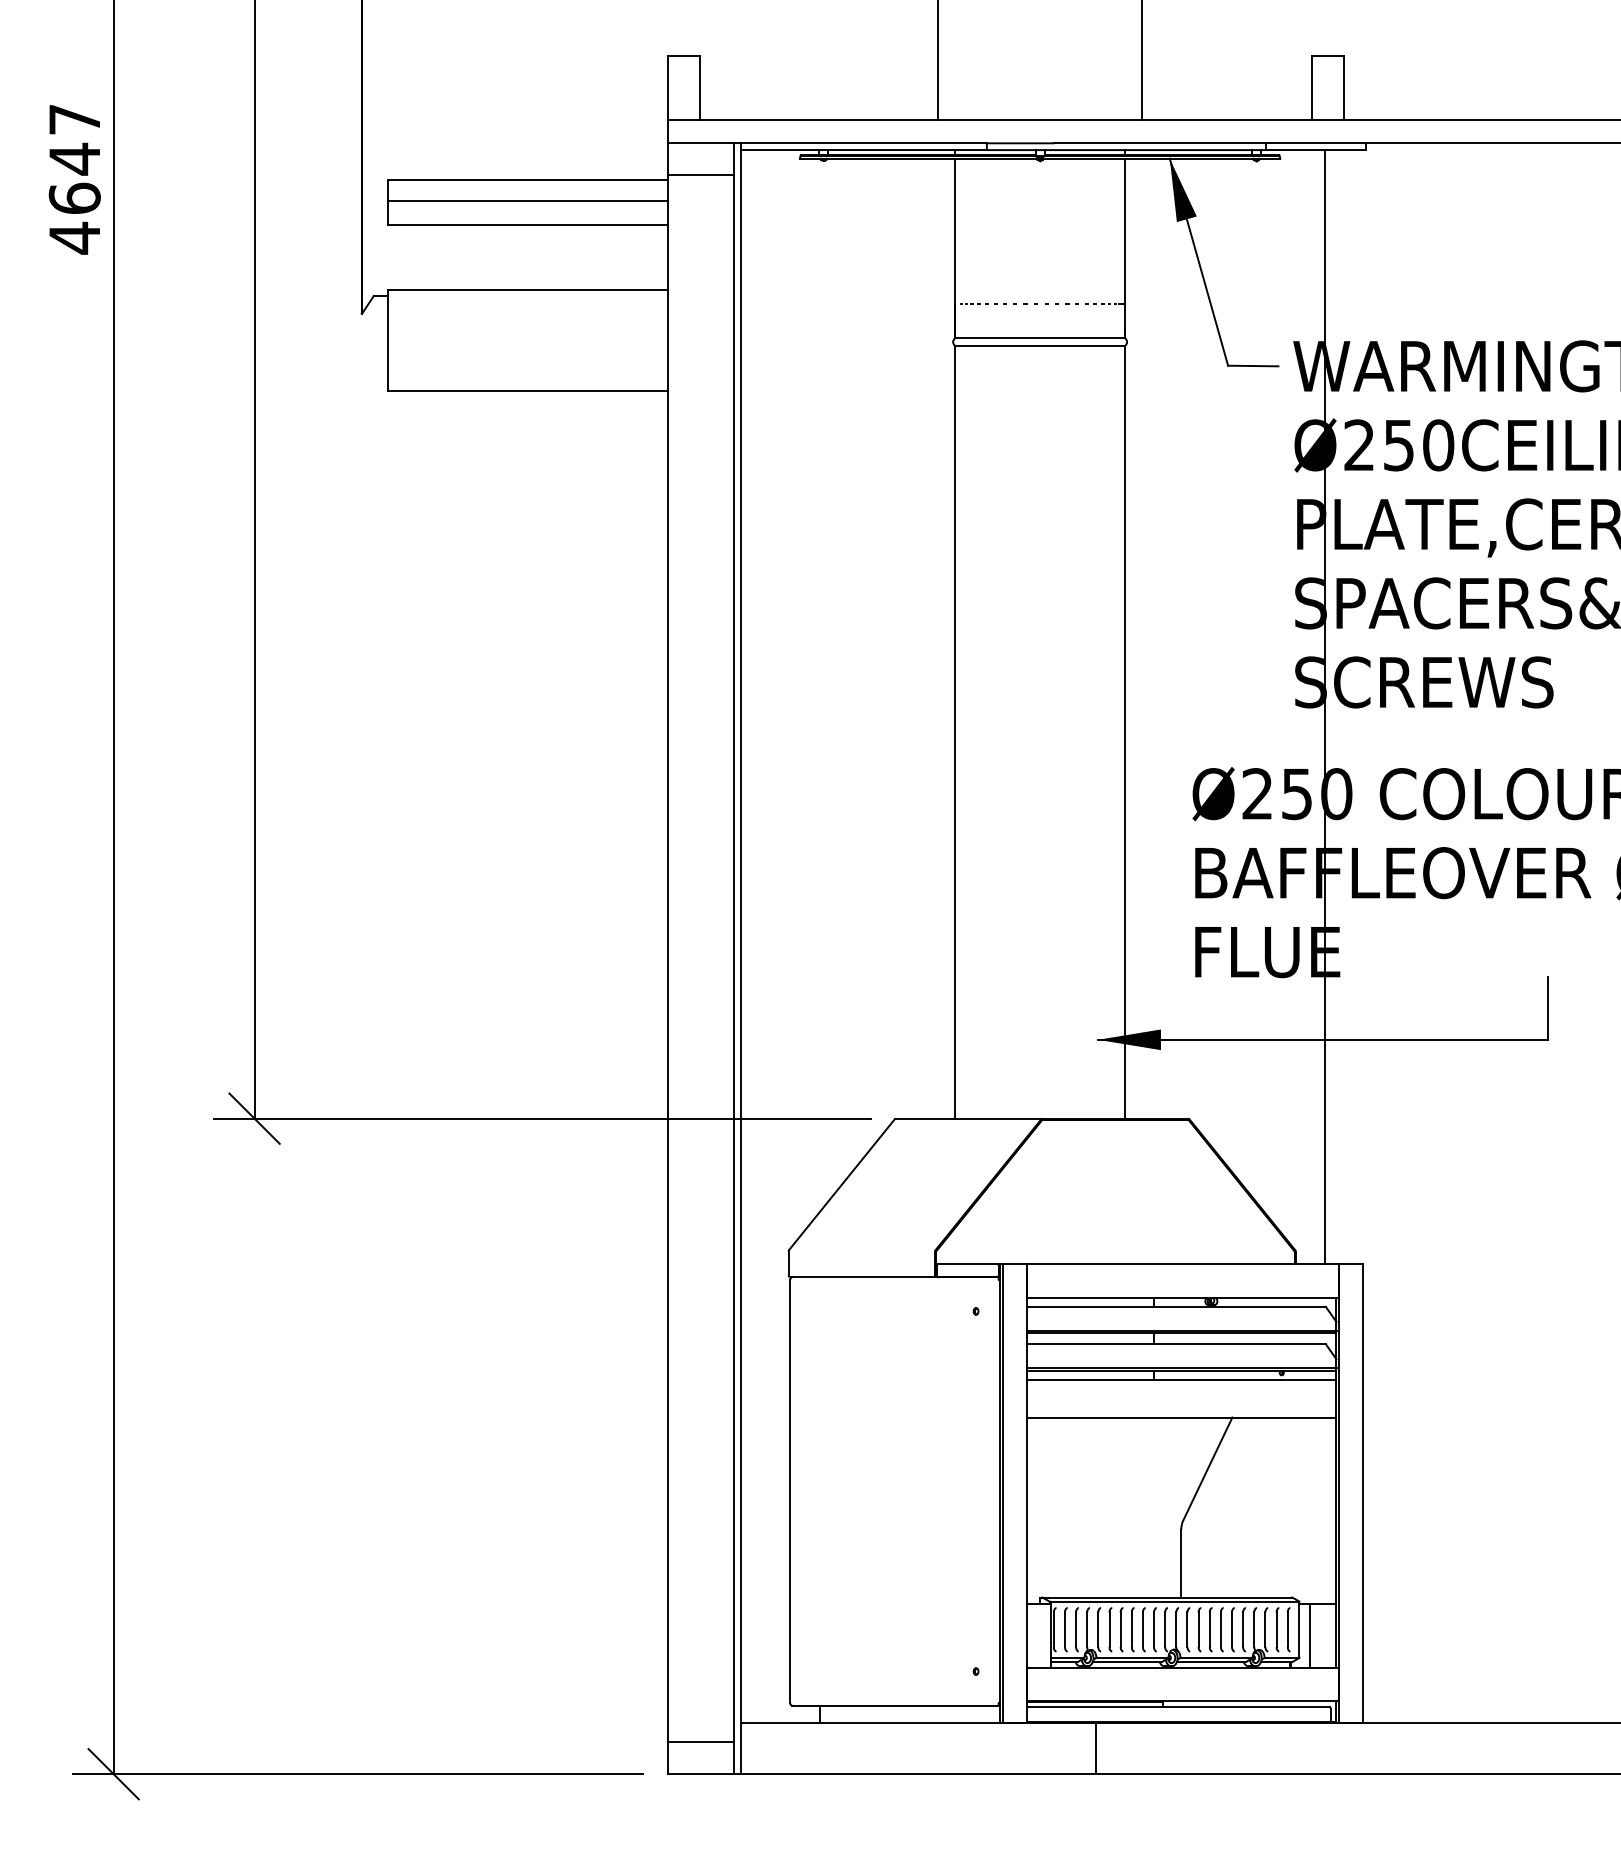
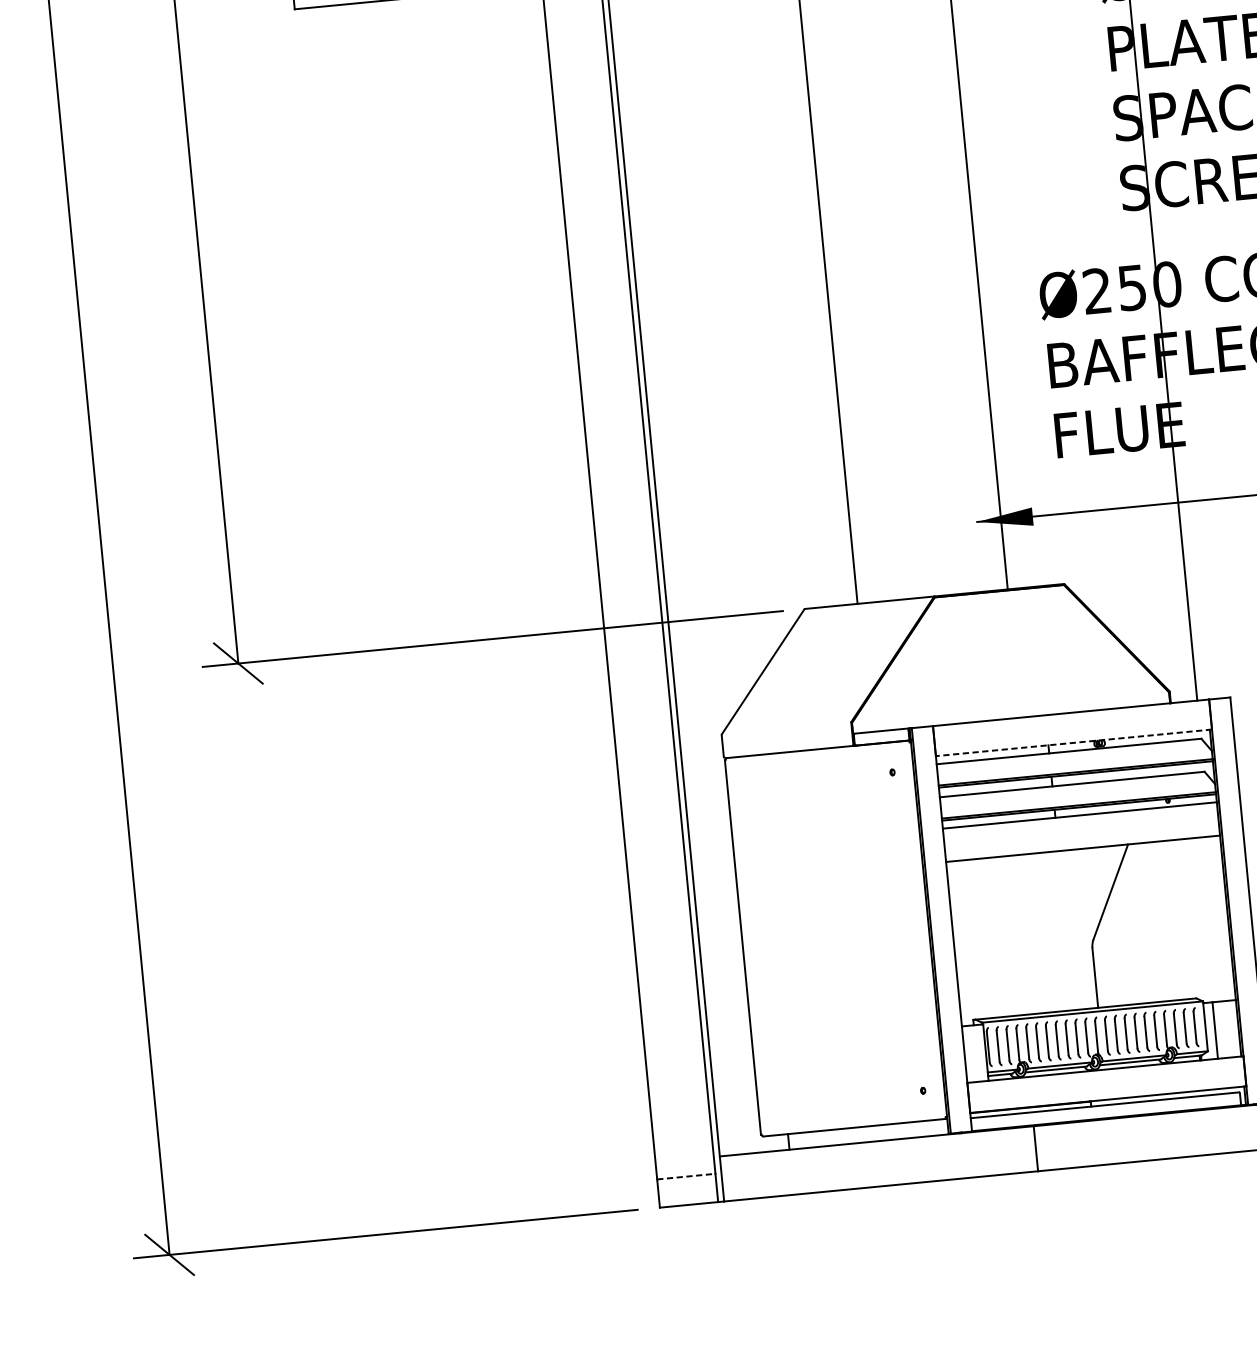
line: (1182, 1297) -> (1073, 742), solid -> dashed
line: (701, 1742) -> (686, 1176), solid -> dashed

